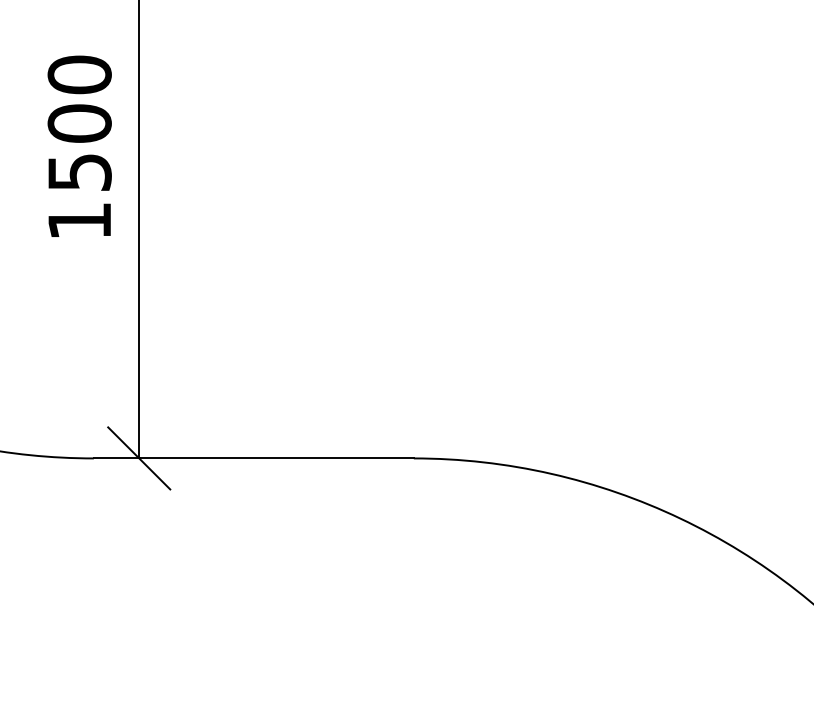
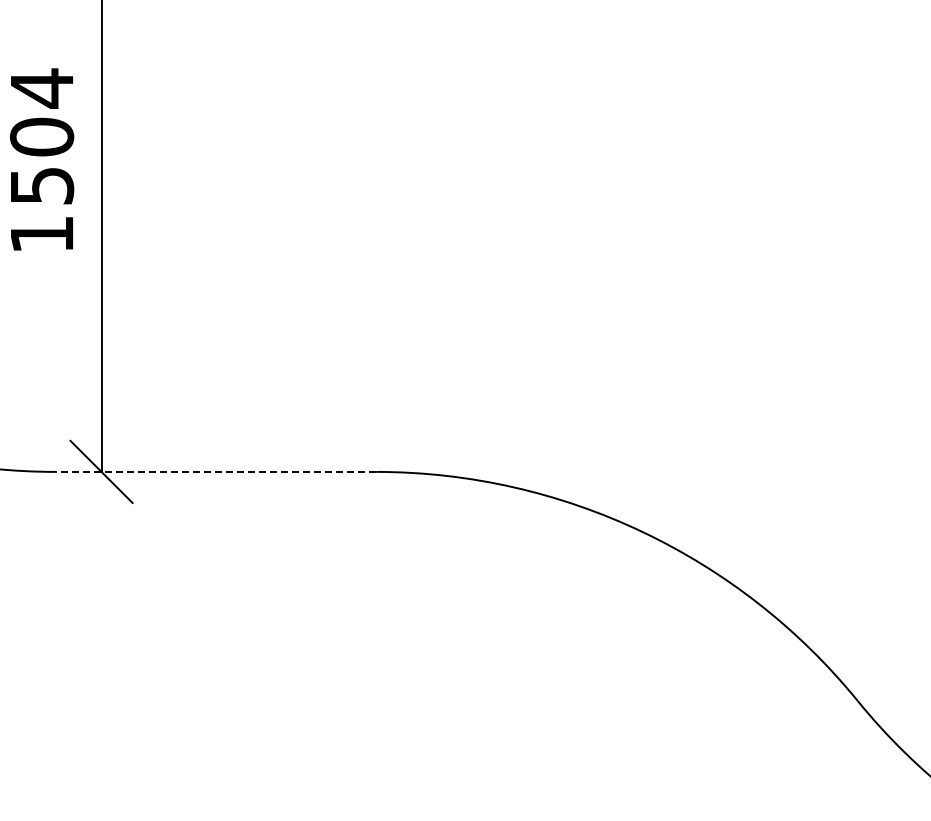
text: (80, 75) -> (42, 88), 1500 -> 1504
line: (254, 458) -> (216, 471), solid -> dashed

